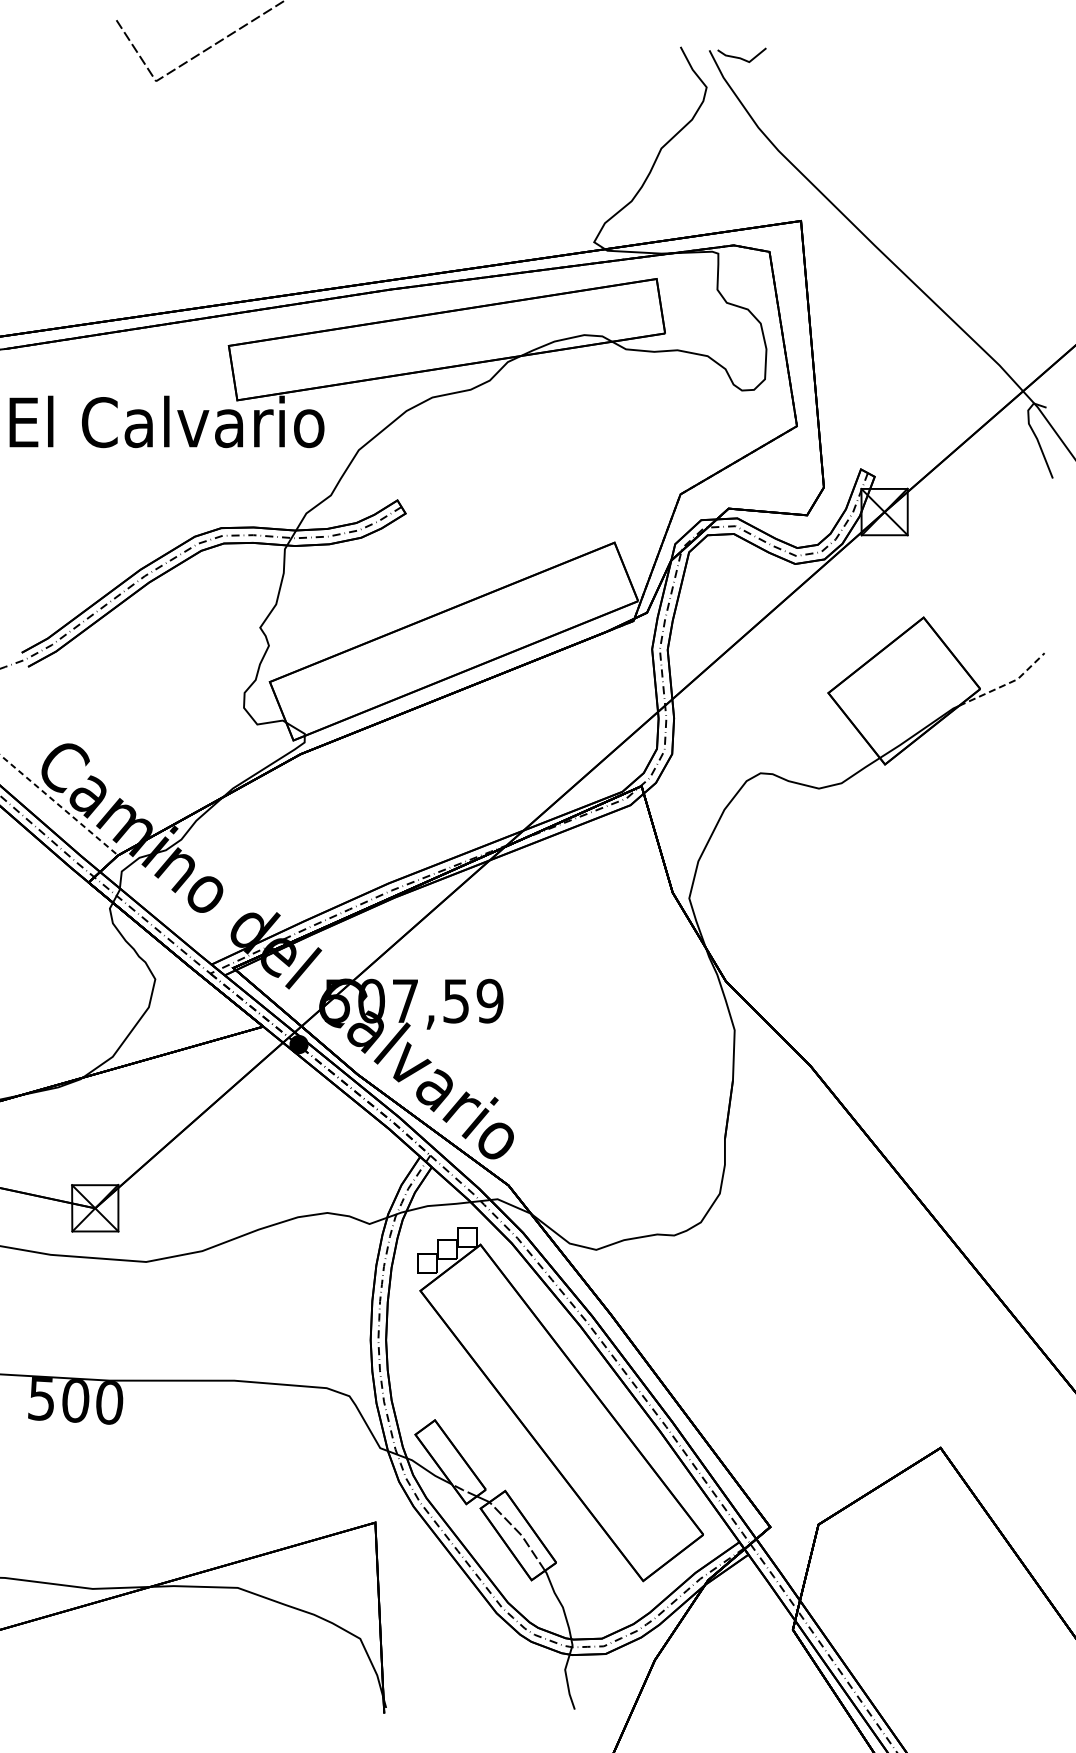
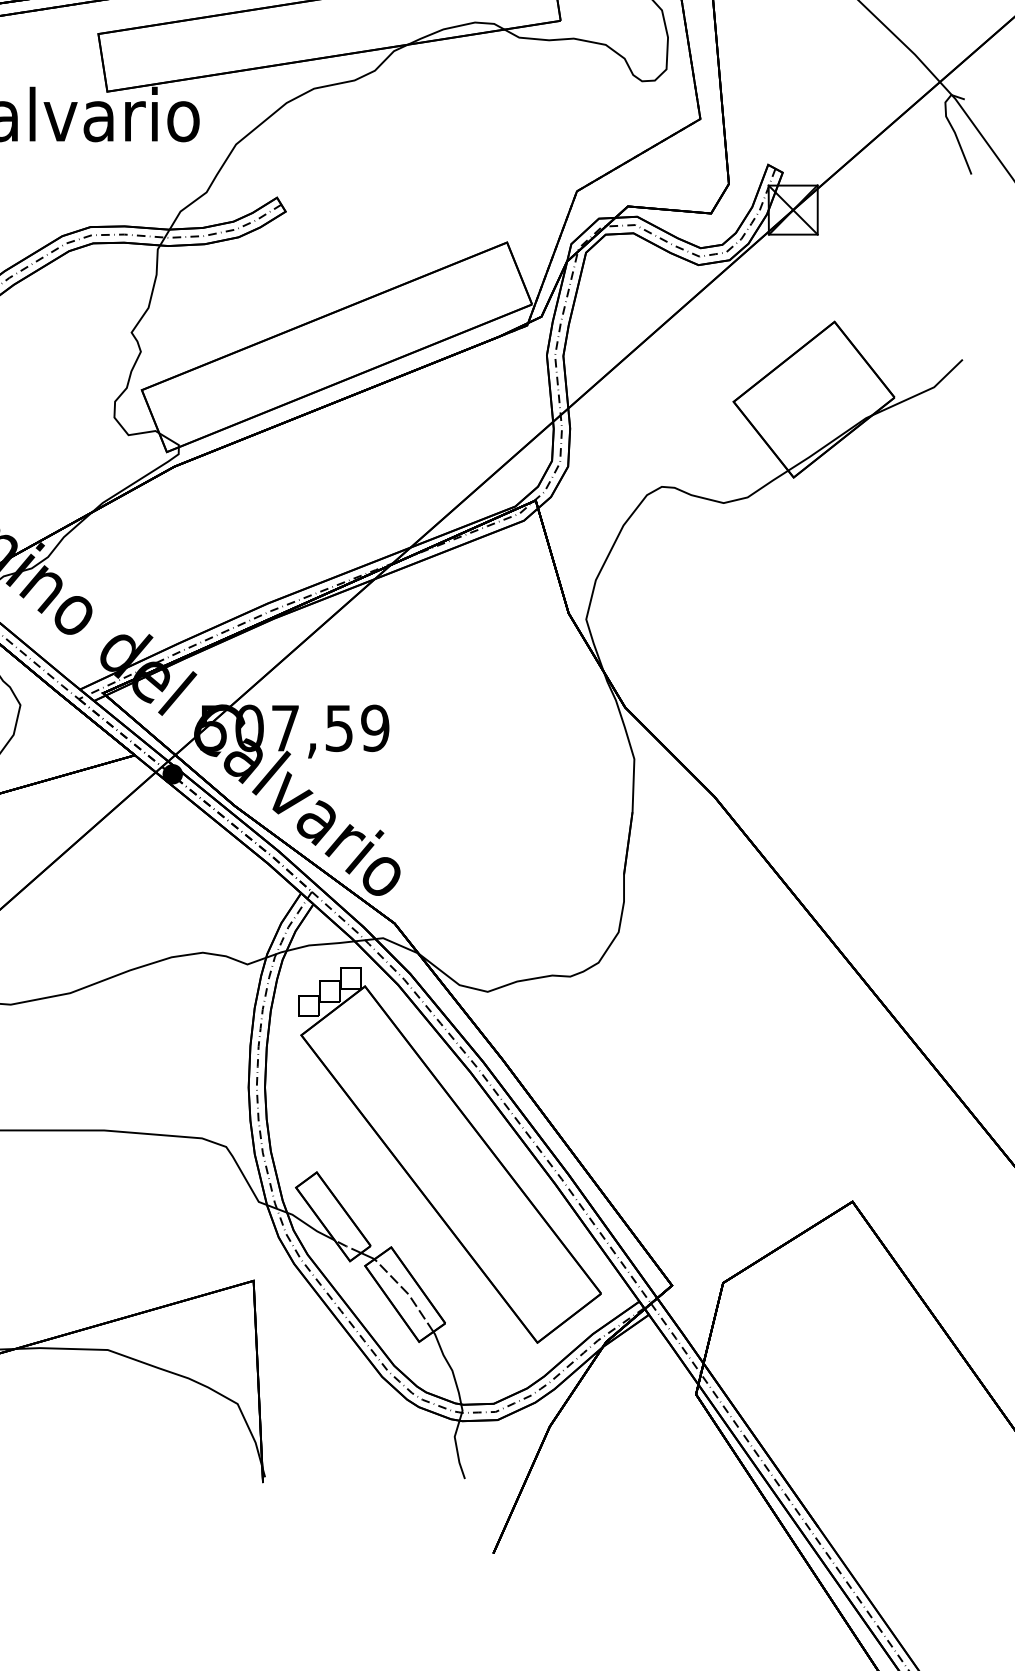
line: (1005, 684) -> (921, 392), dashed -> solid

